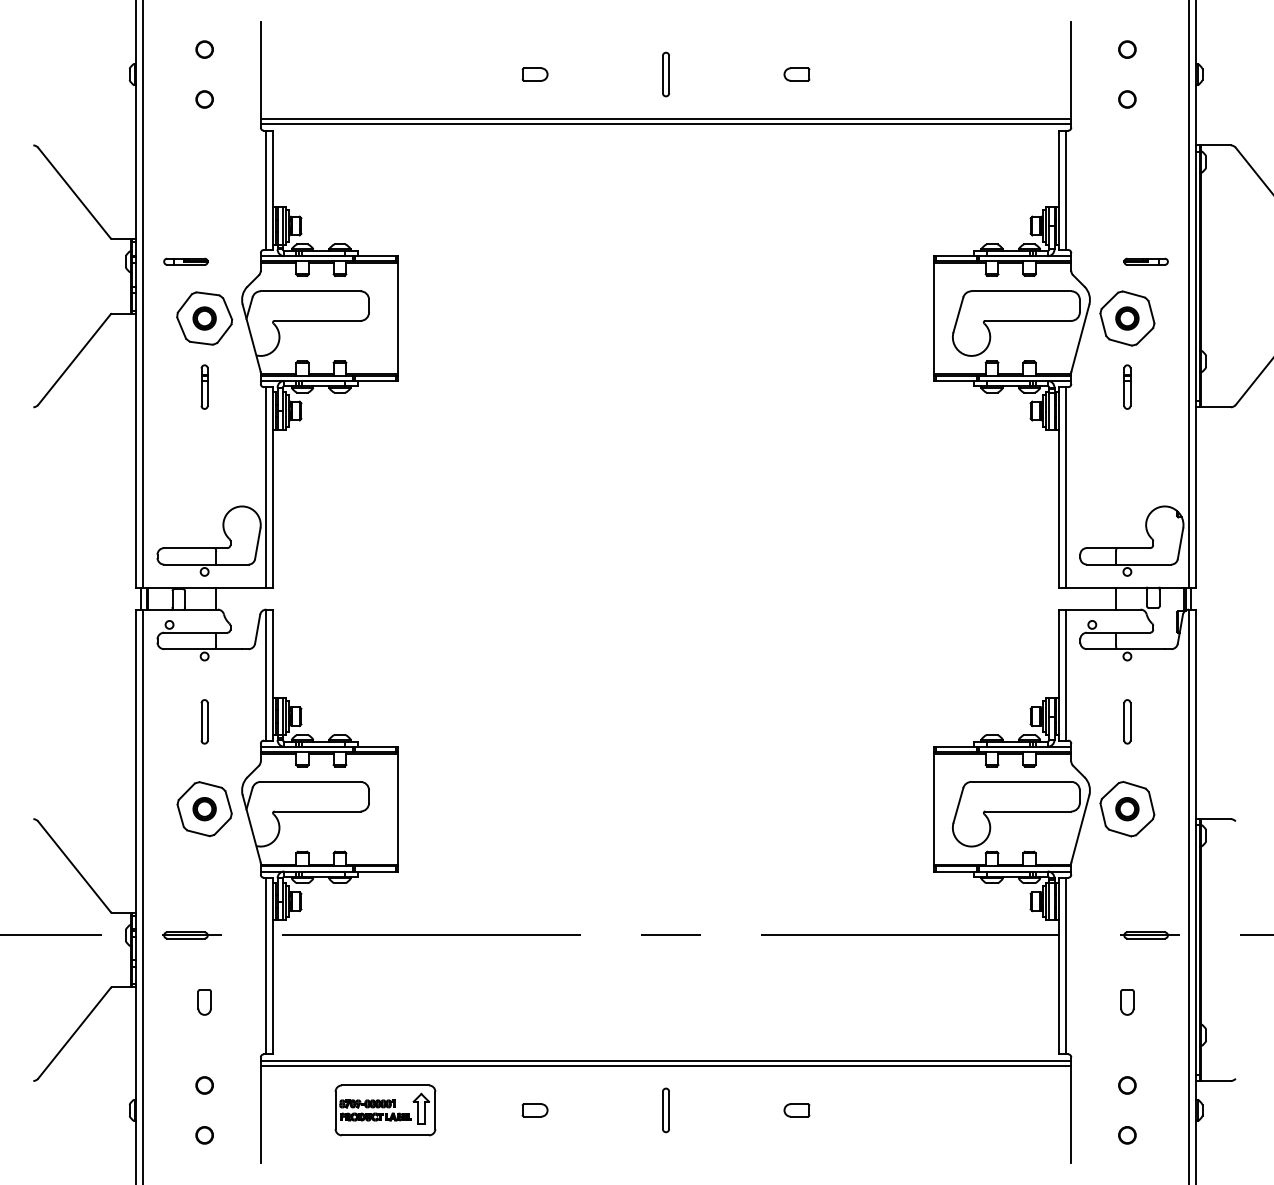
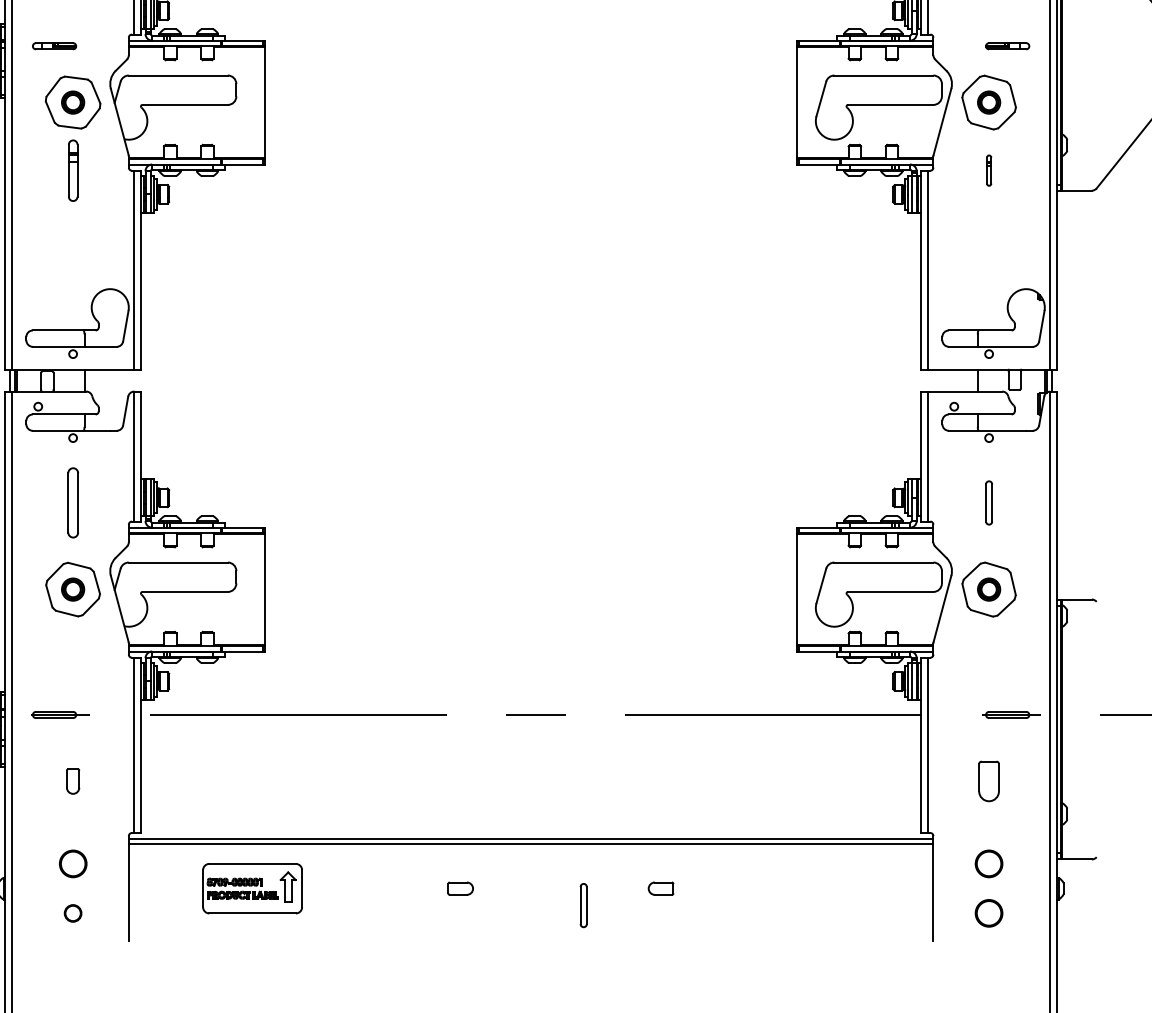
part: (204, 386) -> (72, 170), size x1.4
part: (1127, 386) -> (989, 170), size x0.7
part: (204, 721) -> (72, 502), size x1.6
part: (1127, 1002) -> (989, 781), size x1.6
circle: (204, 1085) -> (72, 863), size x1.6
circle: (1127, 1085) -> (989, 863), size x1.6
part: (534, 1110) -> (460, 888), moved
part: (665, 1110) -> (583, 905), moved
circle: (1127, 1135) -> (989, 913), size x1.6

